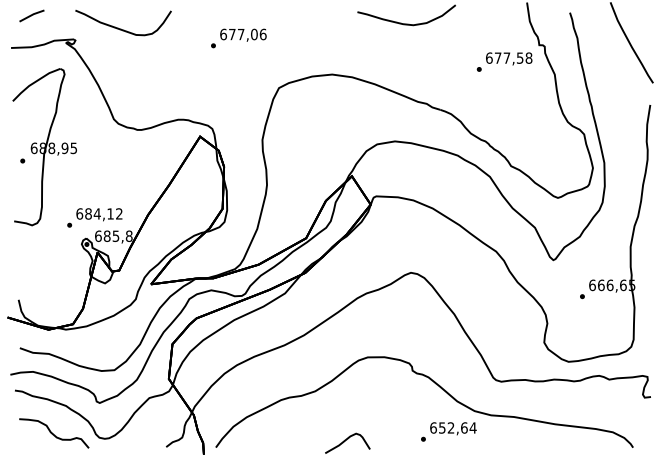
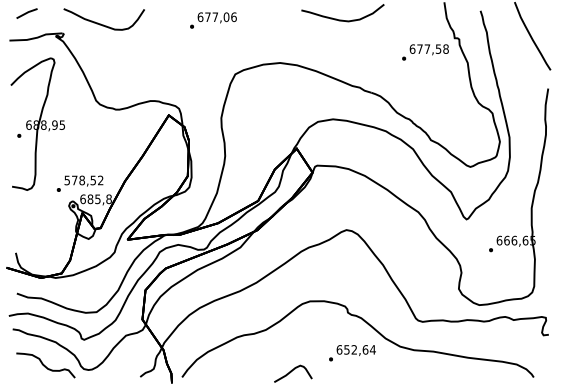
text: (238, 38) -> (213, 20), moved
text: (94, 213) -> (79, 180), 684,12 -> 578,52
text: (448, 432) -> (352, 353), moved

